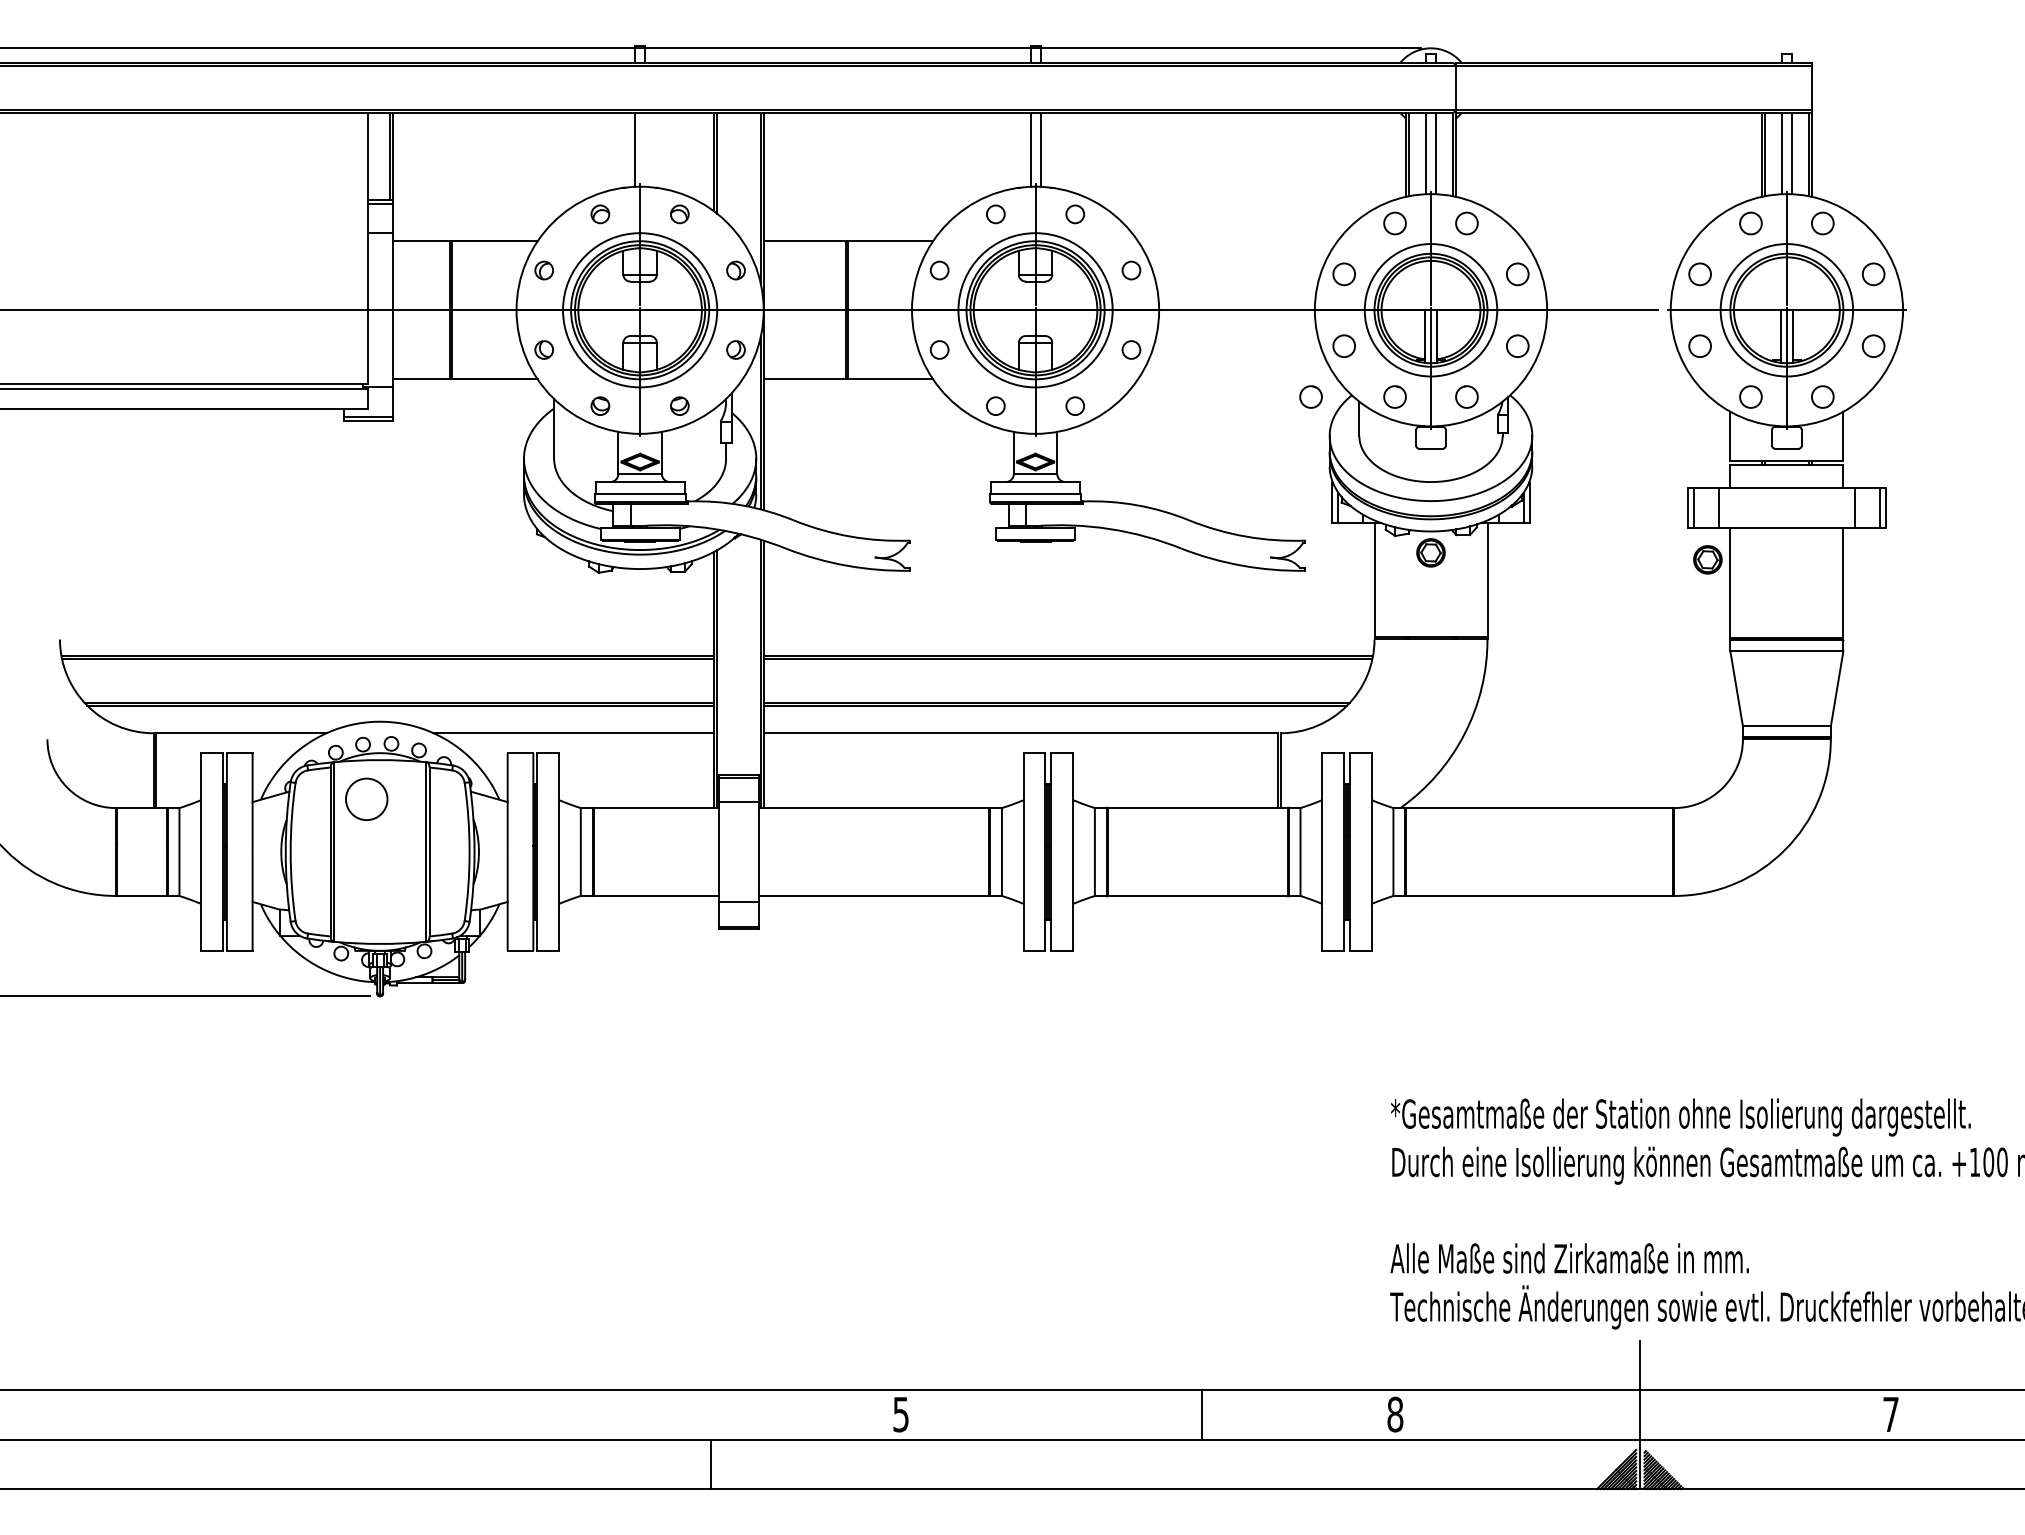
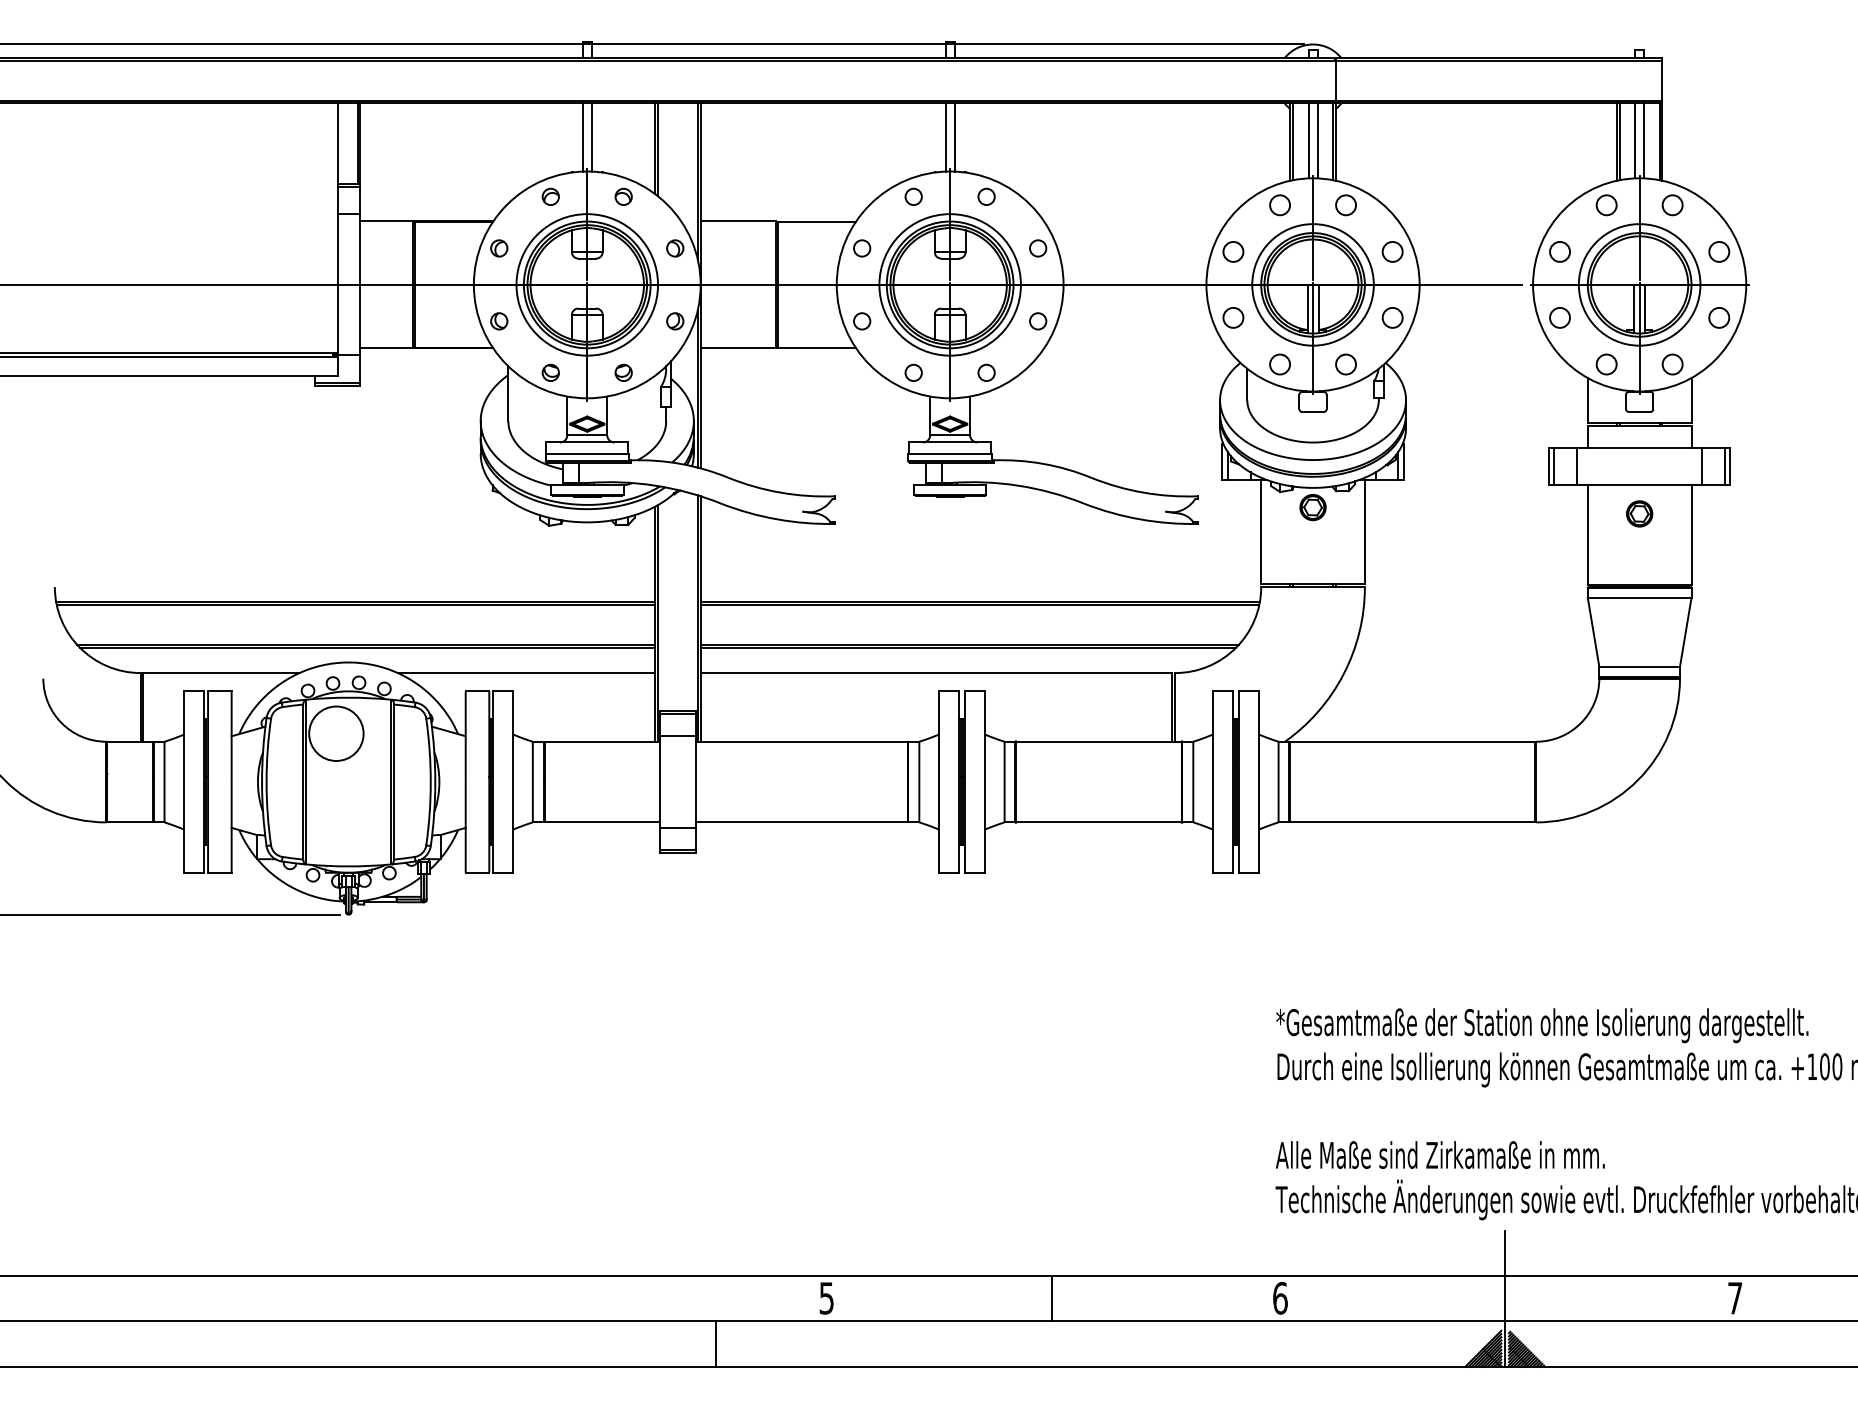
line: (645, 149) -> (592, 137), added
circle: (1310, 396) -> (1202, 364), removed
part: (1707, 559) -> (1639, 513), moved
circle: (366, 799) -> (336, 733), size x1.43
line: (1202, 1414) -> (1051, 1298), moved
text: (1395, 1414) -> (1280, 1298), 8 -> 6
line: (711, 1464) -> (716, 1344), moved

